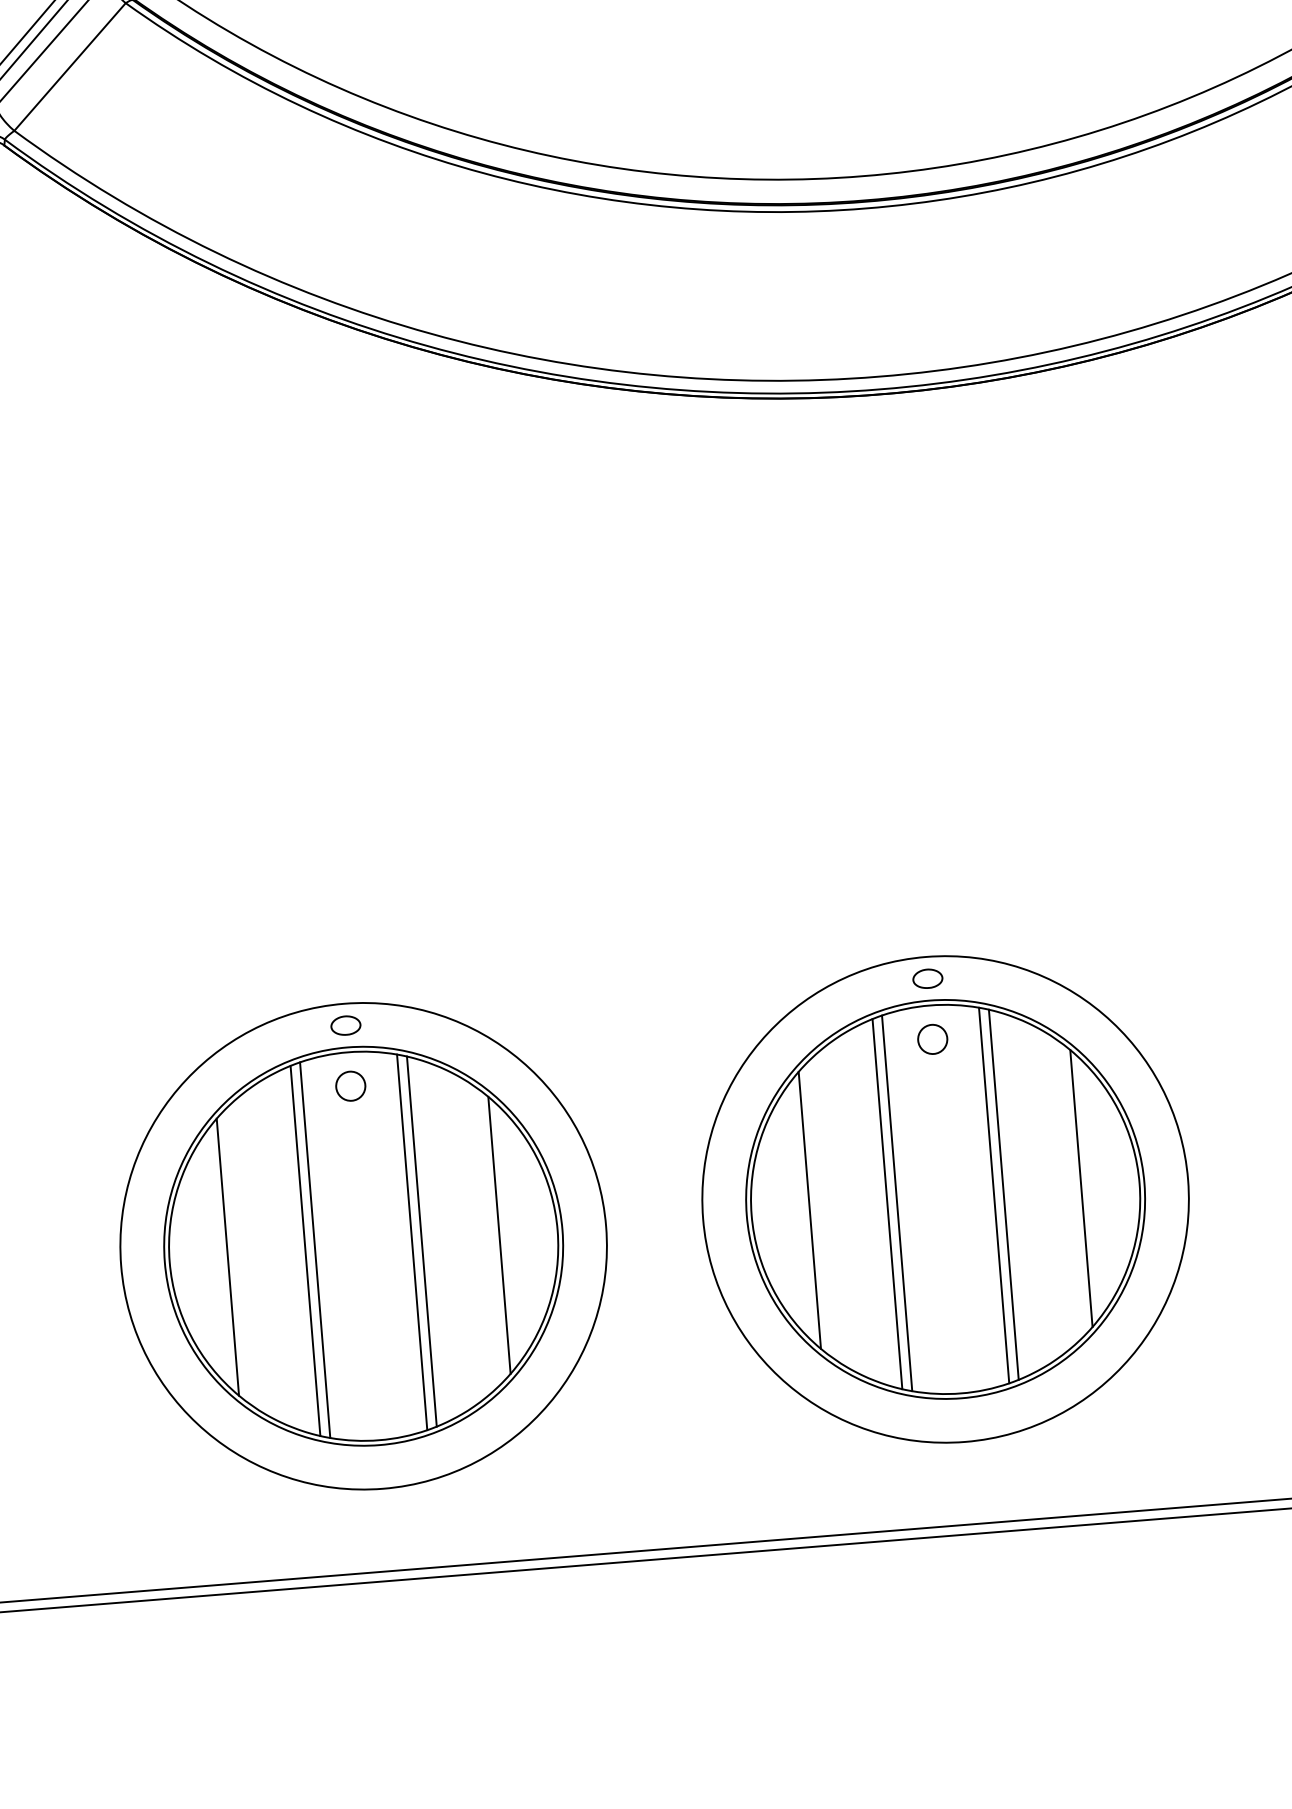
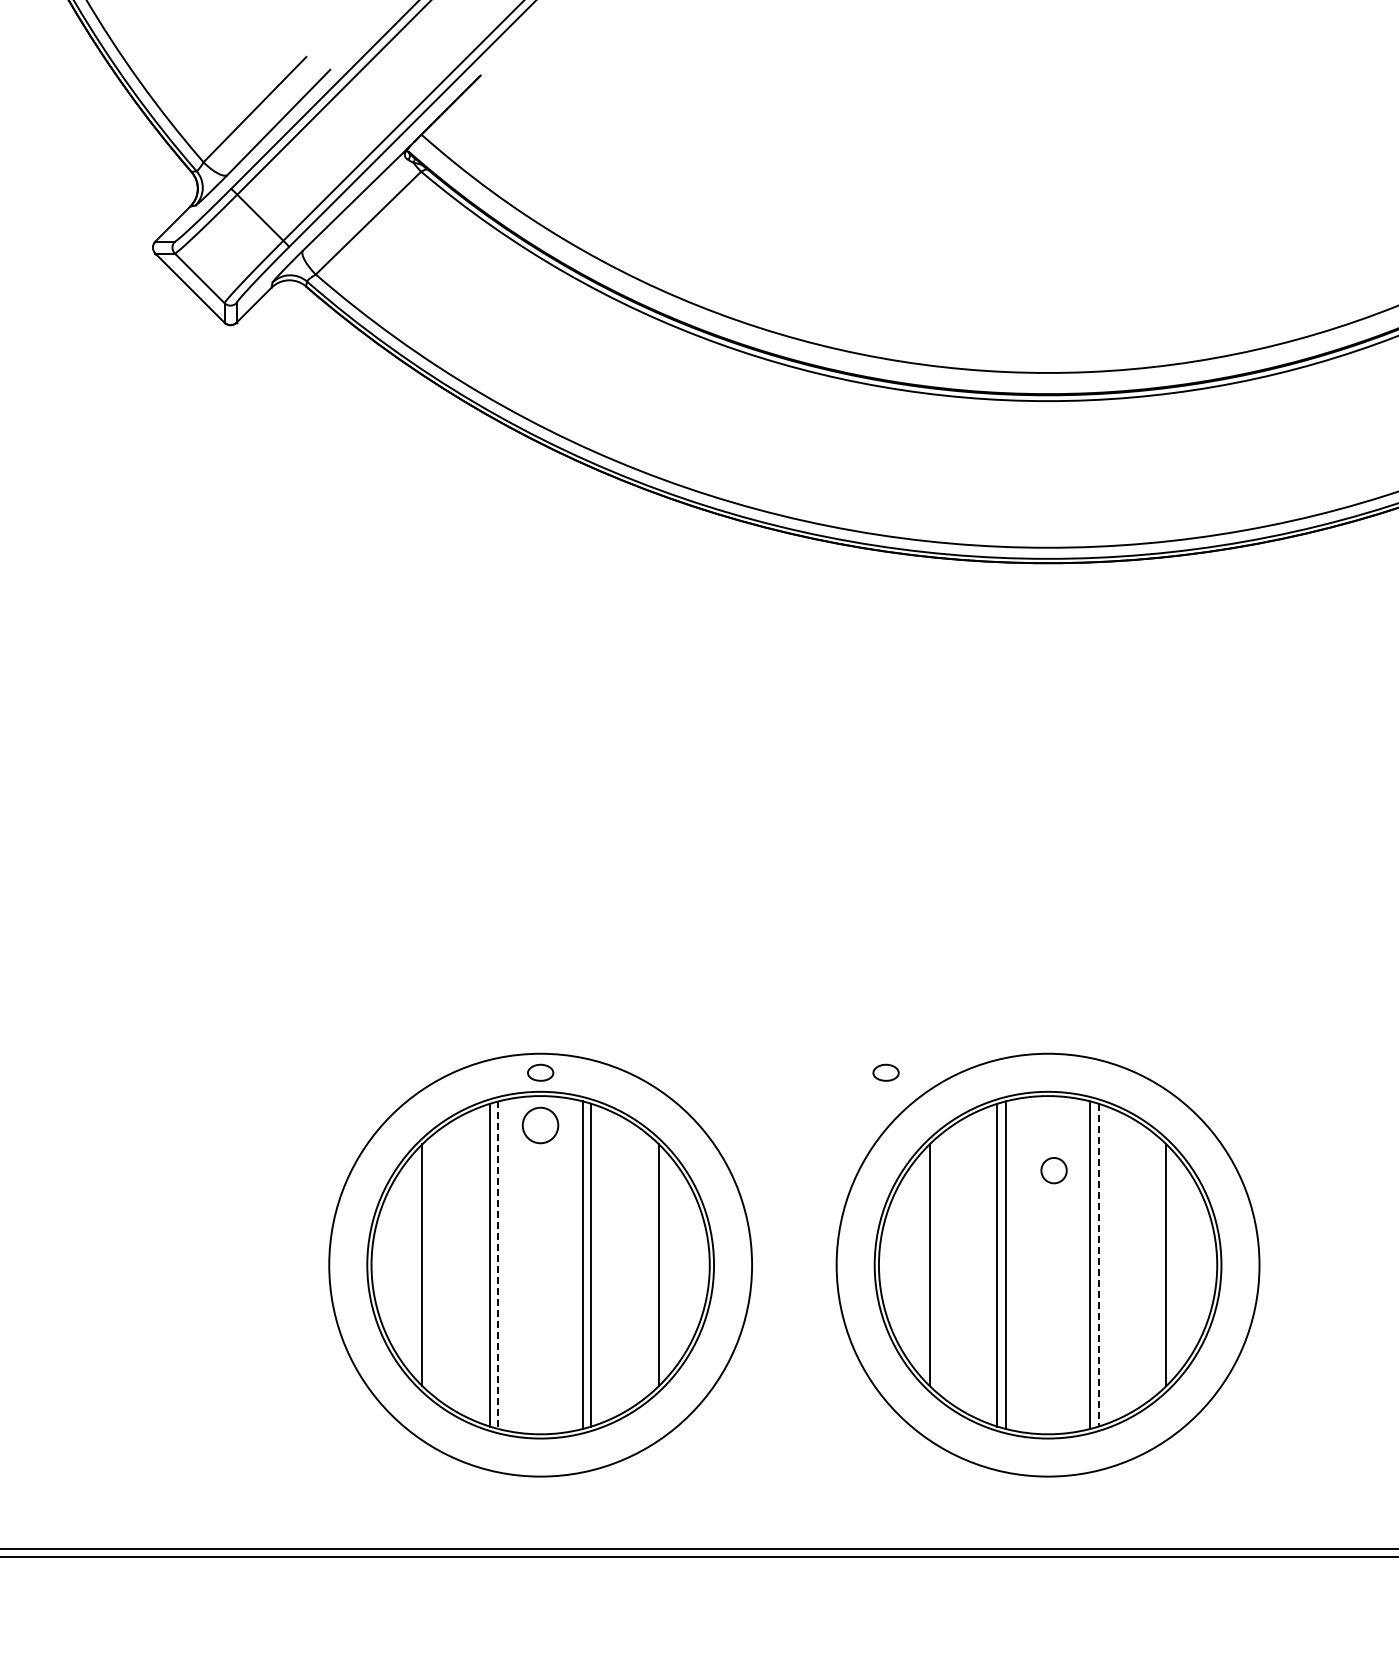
part: (927, 978) -> (885, 1072), moved
circle: (932, 1039) -> (1053, 1170), moved
circle: (350, 1086) -> (540, 1125), size x1.4
line: (1003, 1195) -> (1098, 1265), solid -> dashed
line: (315, 1250) -> (498, 1265), solid -> dashed

